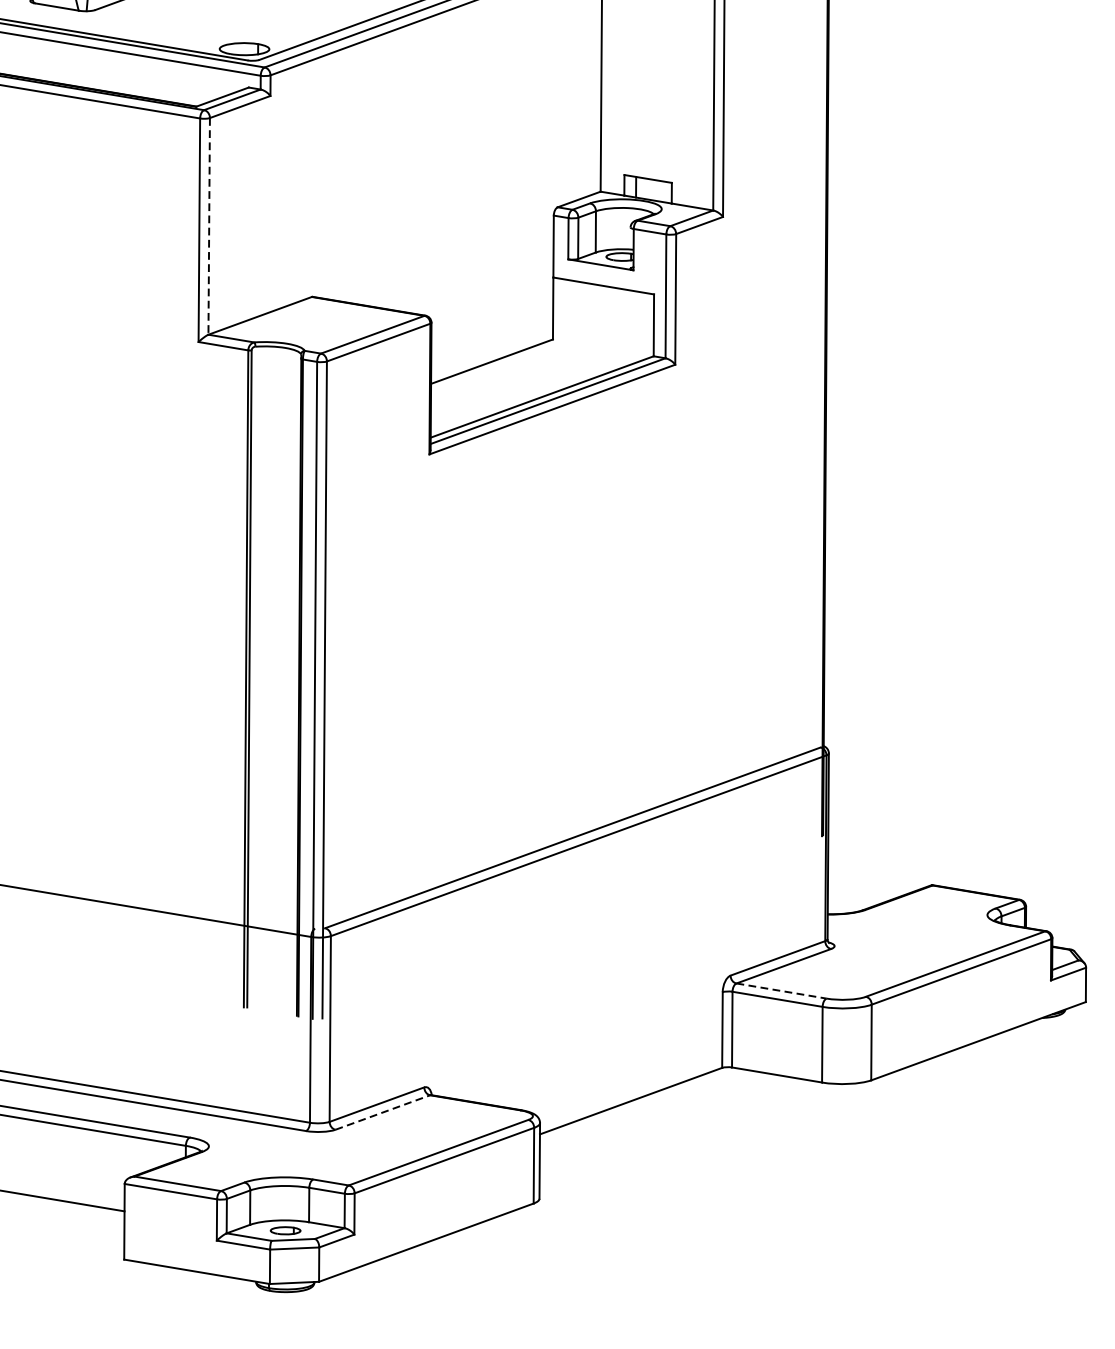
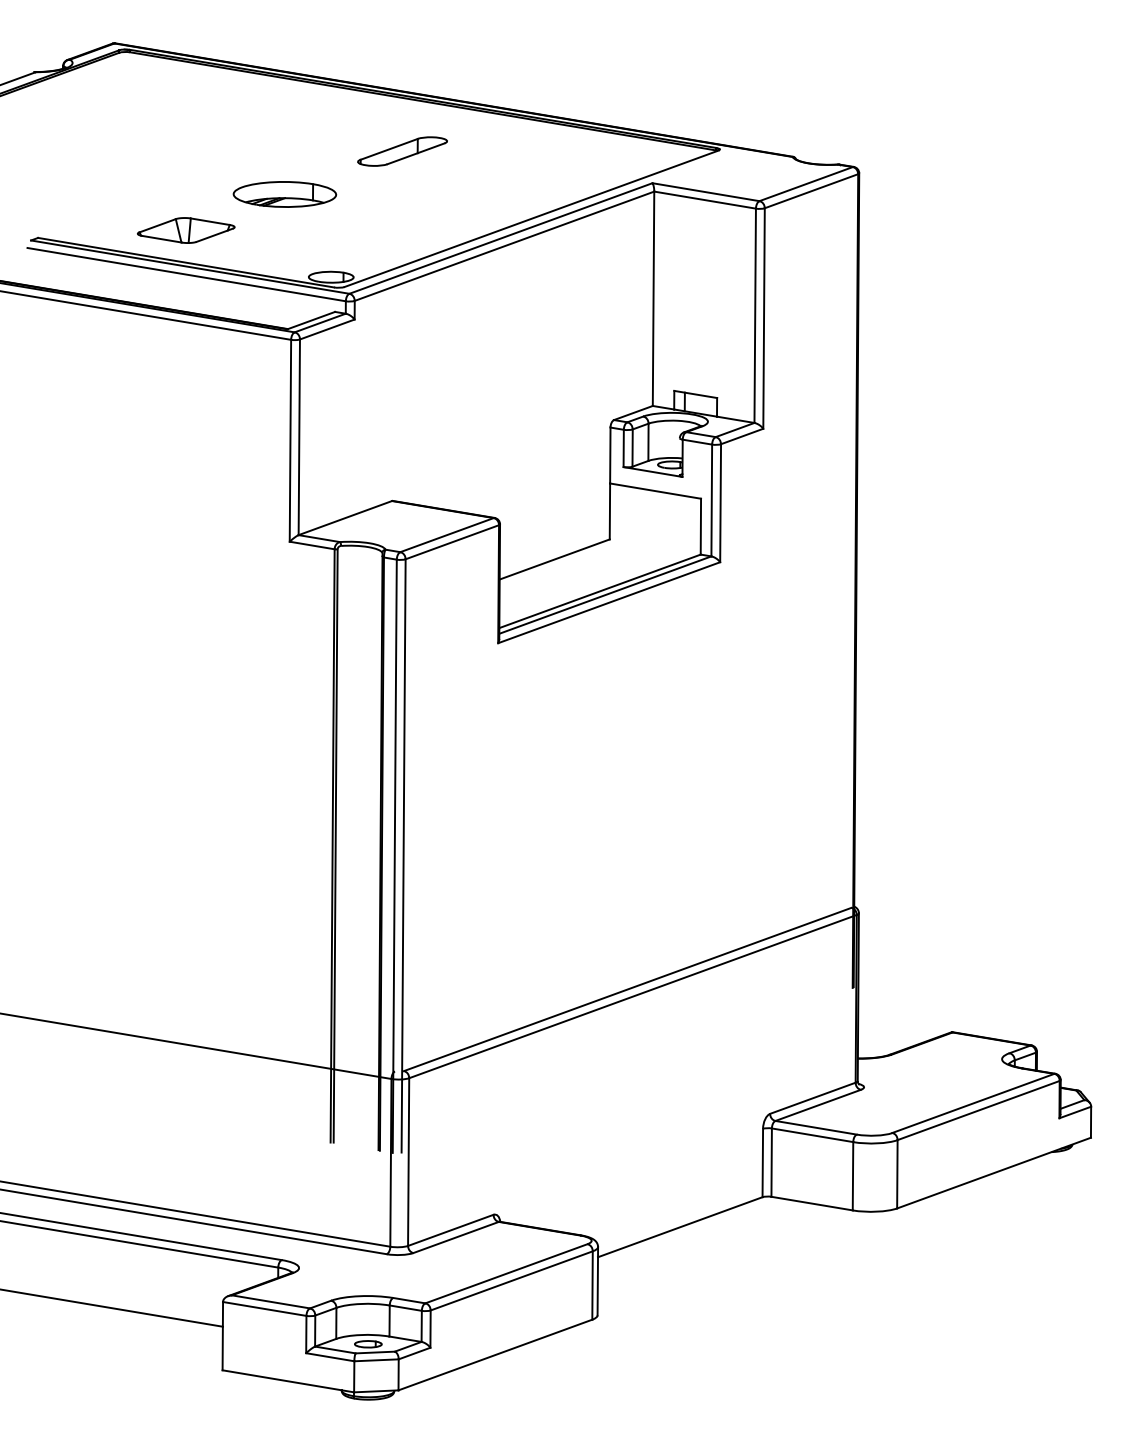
line: (209, 226) -> (299, 437), dashed -> solid
line: (781, 990) -> (816, 1127), dashed -> solid
line: (383, 1112) -> (456, 1237), dashed -> solid

